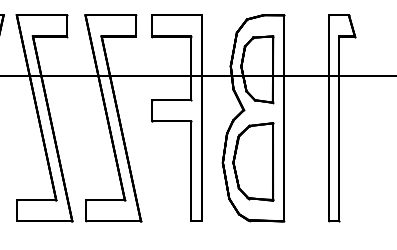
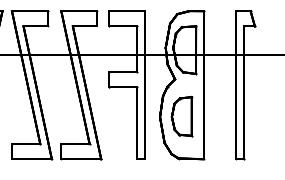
part: (253, 161) -> (182, 116), size x0.7

